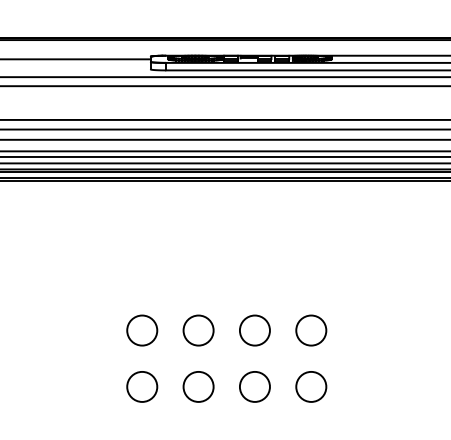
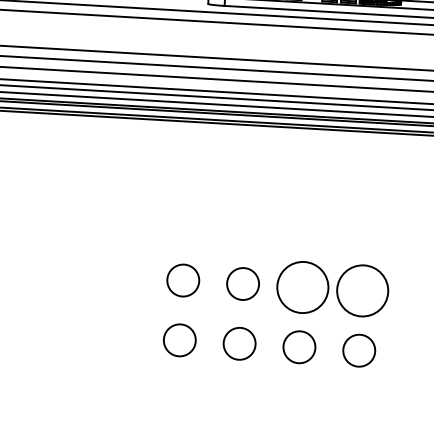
circle: (254, 330) -> (302, 287), size x1.6
circle: (311, 330) -> (362, 290), size x1.6

